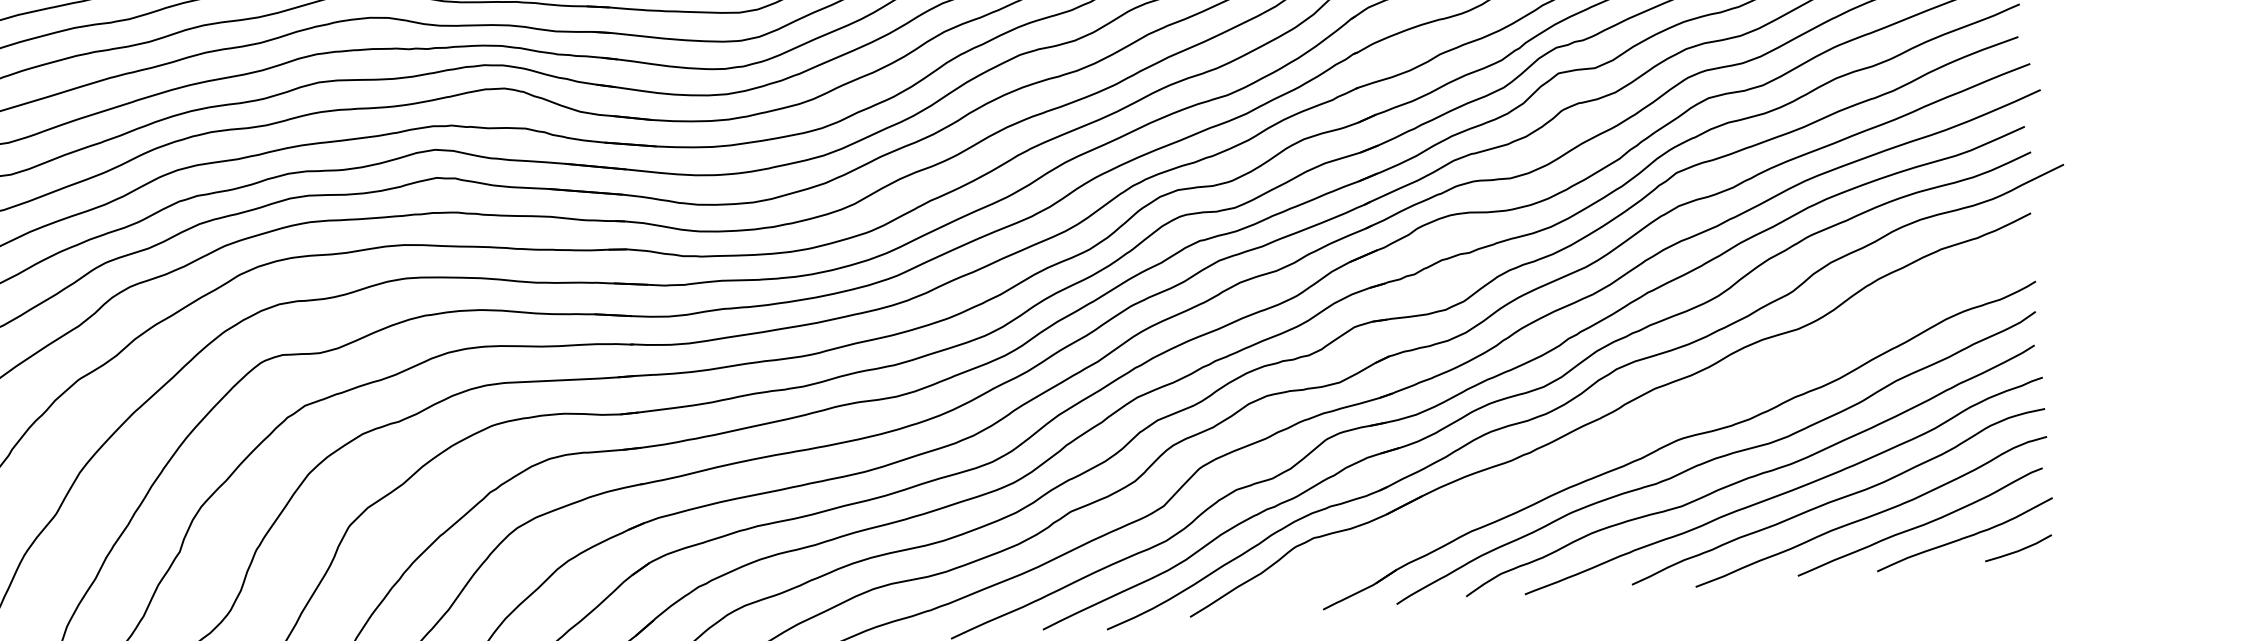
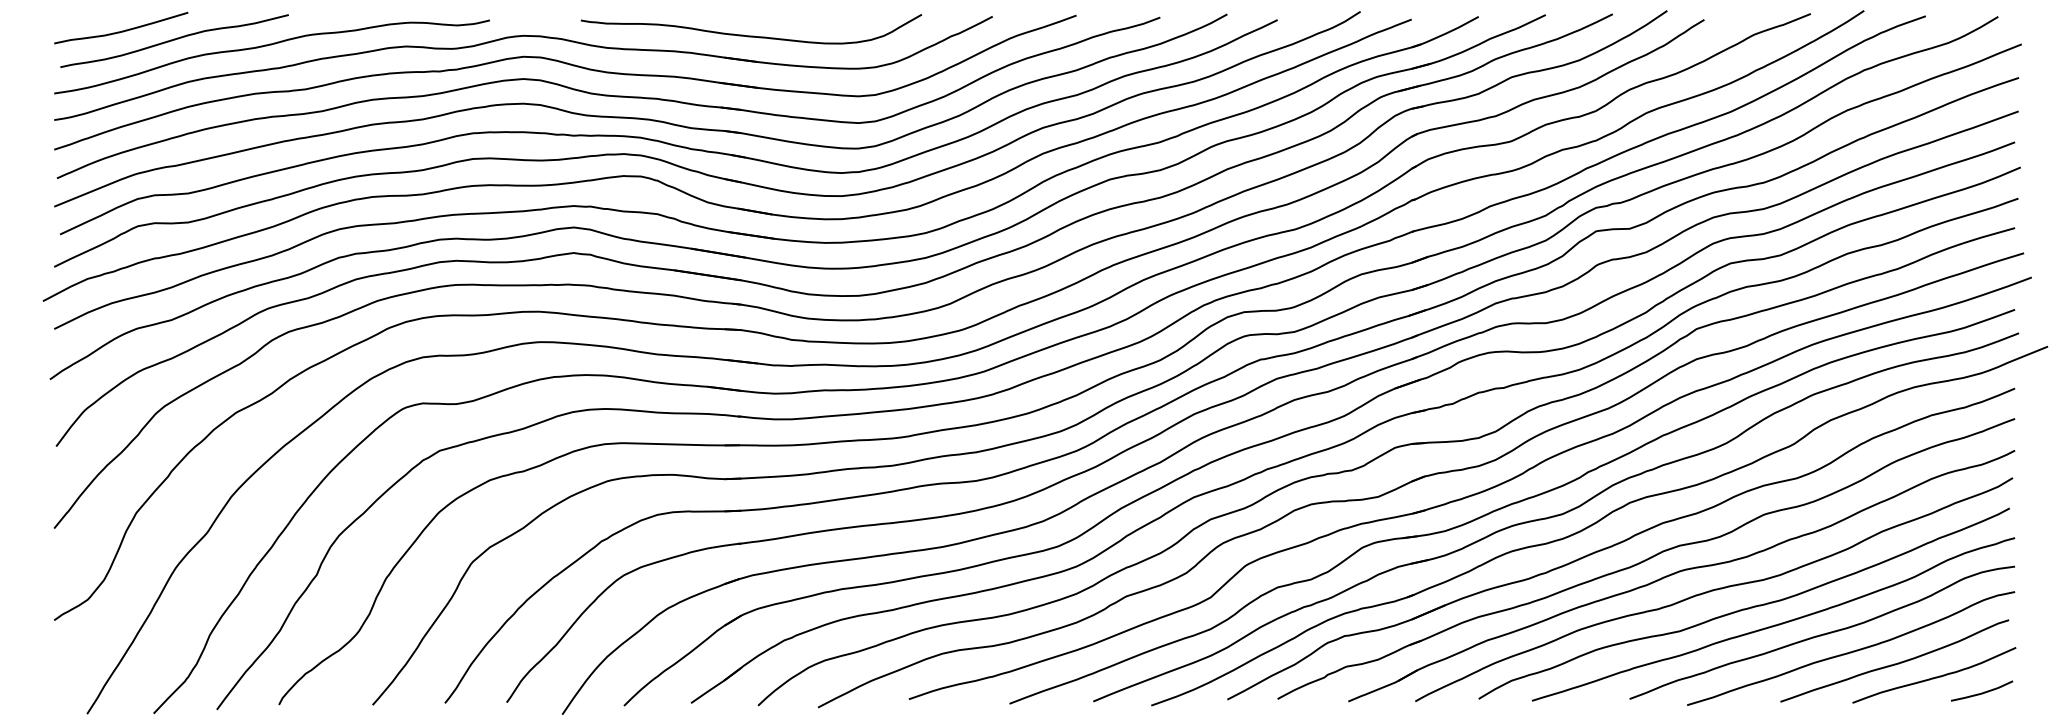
part: (1639, 429) -> (1646, 558), added

